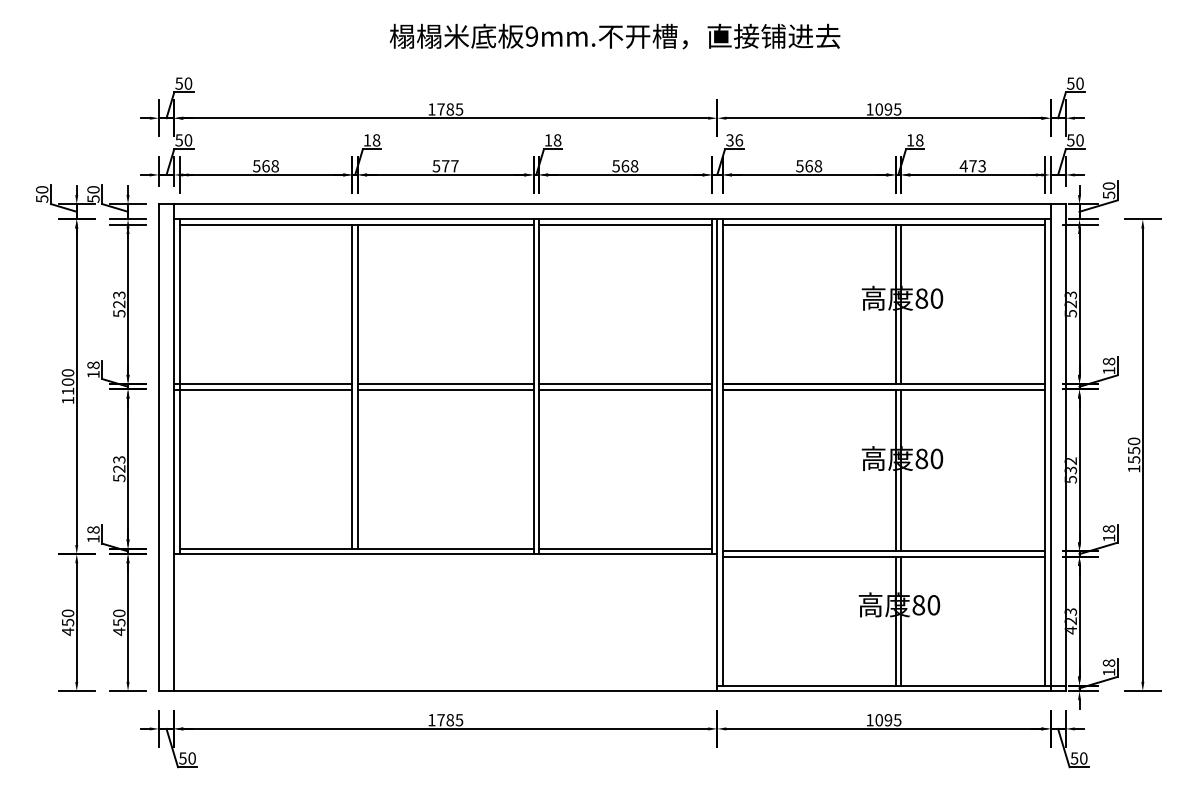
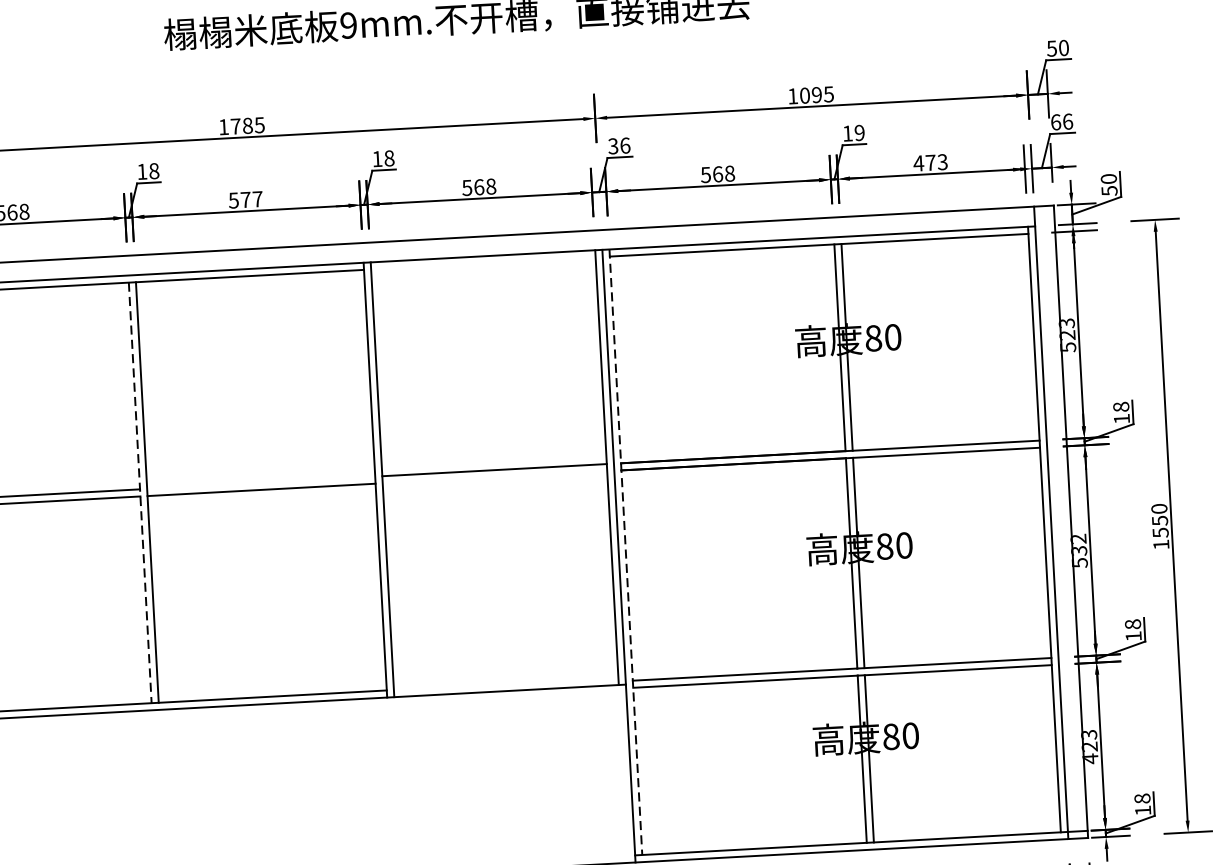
text: (919, 140) -> (859, 133), 18 -> 19
text: (1075, 140) -> (1062, 122), 50 -> 66
line: (624, 224) -> (482, 262), removed
line: (445, 384) -> (260, 483), removed
line: (352, 386) -> (140, 492), solid -> dashed
line: (624, 389) -> (493, 477), removed
line: (722, 453) -> (625, 553), solid -> dashed
line: (624, 548) -> (504, 683), removed

